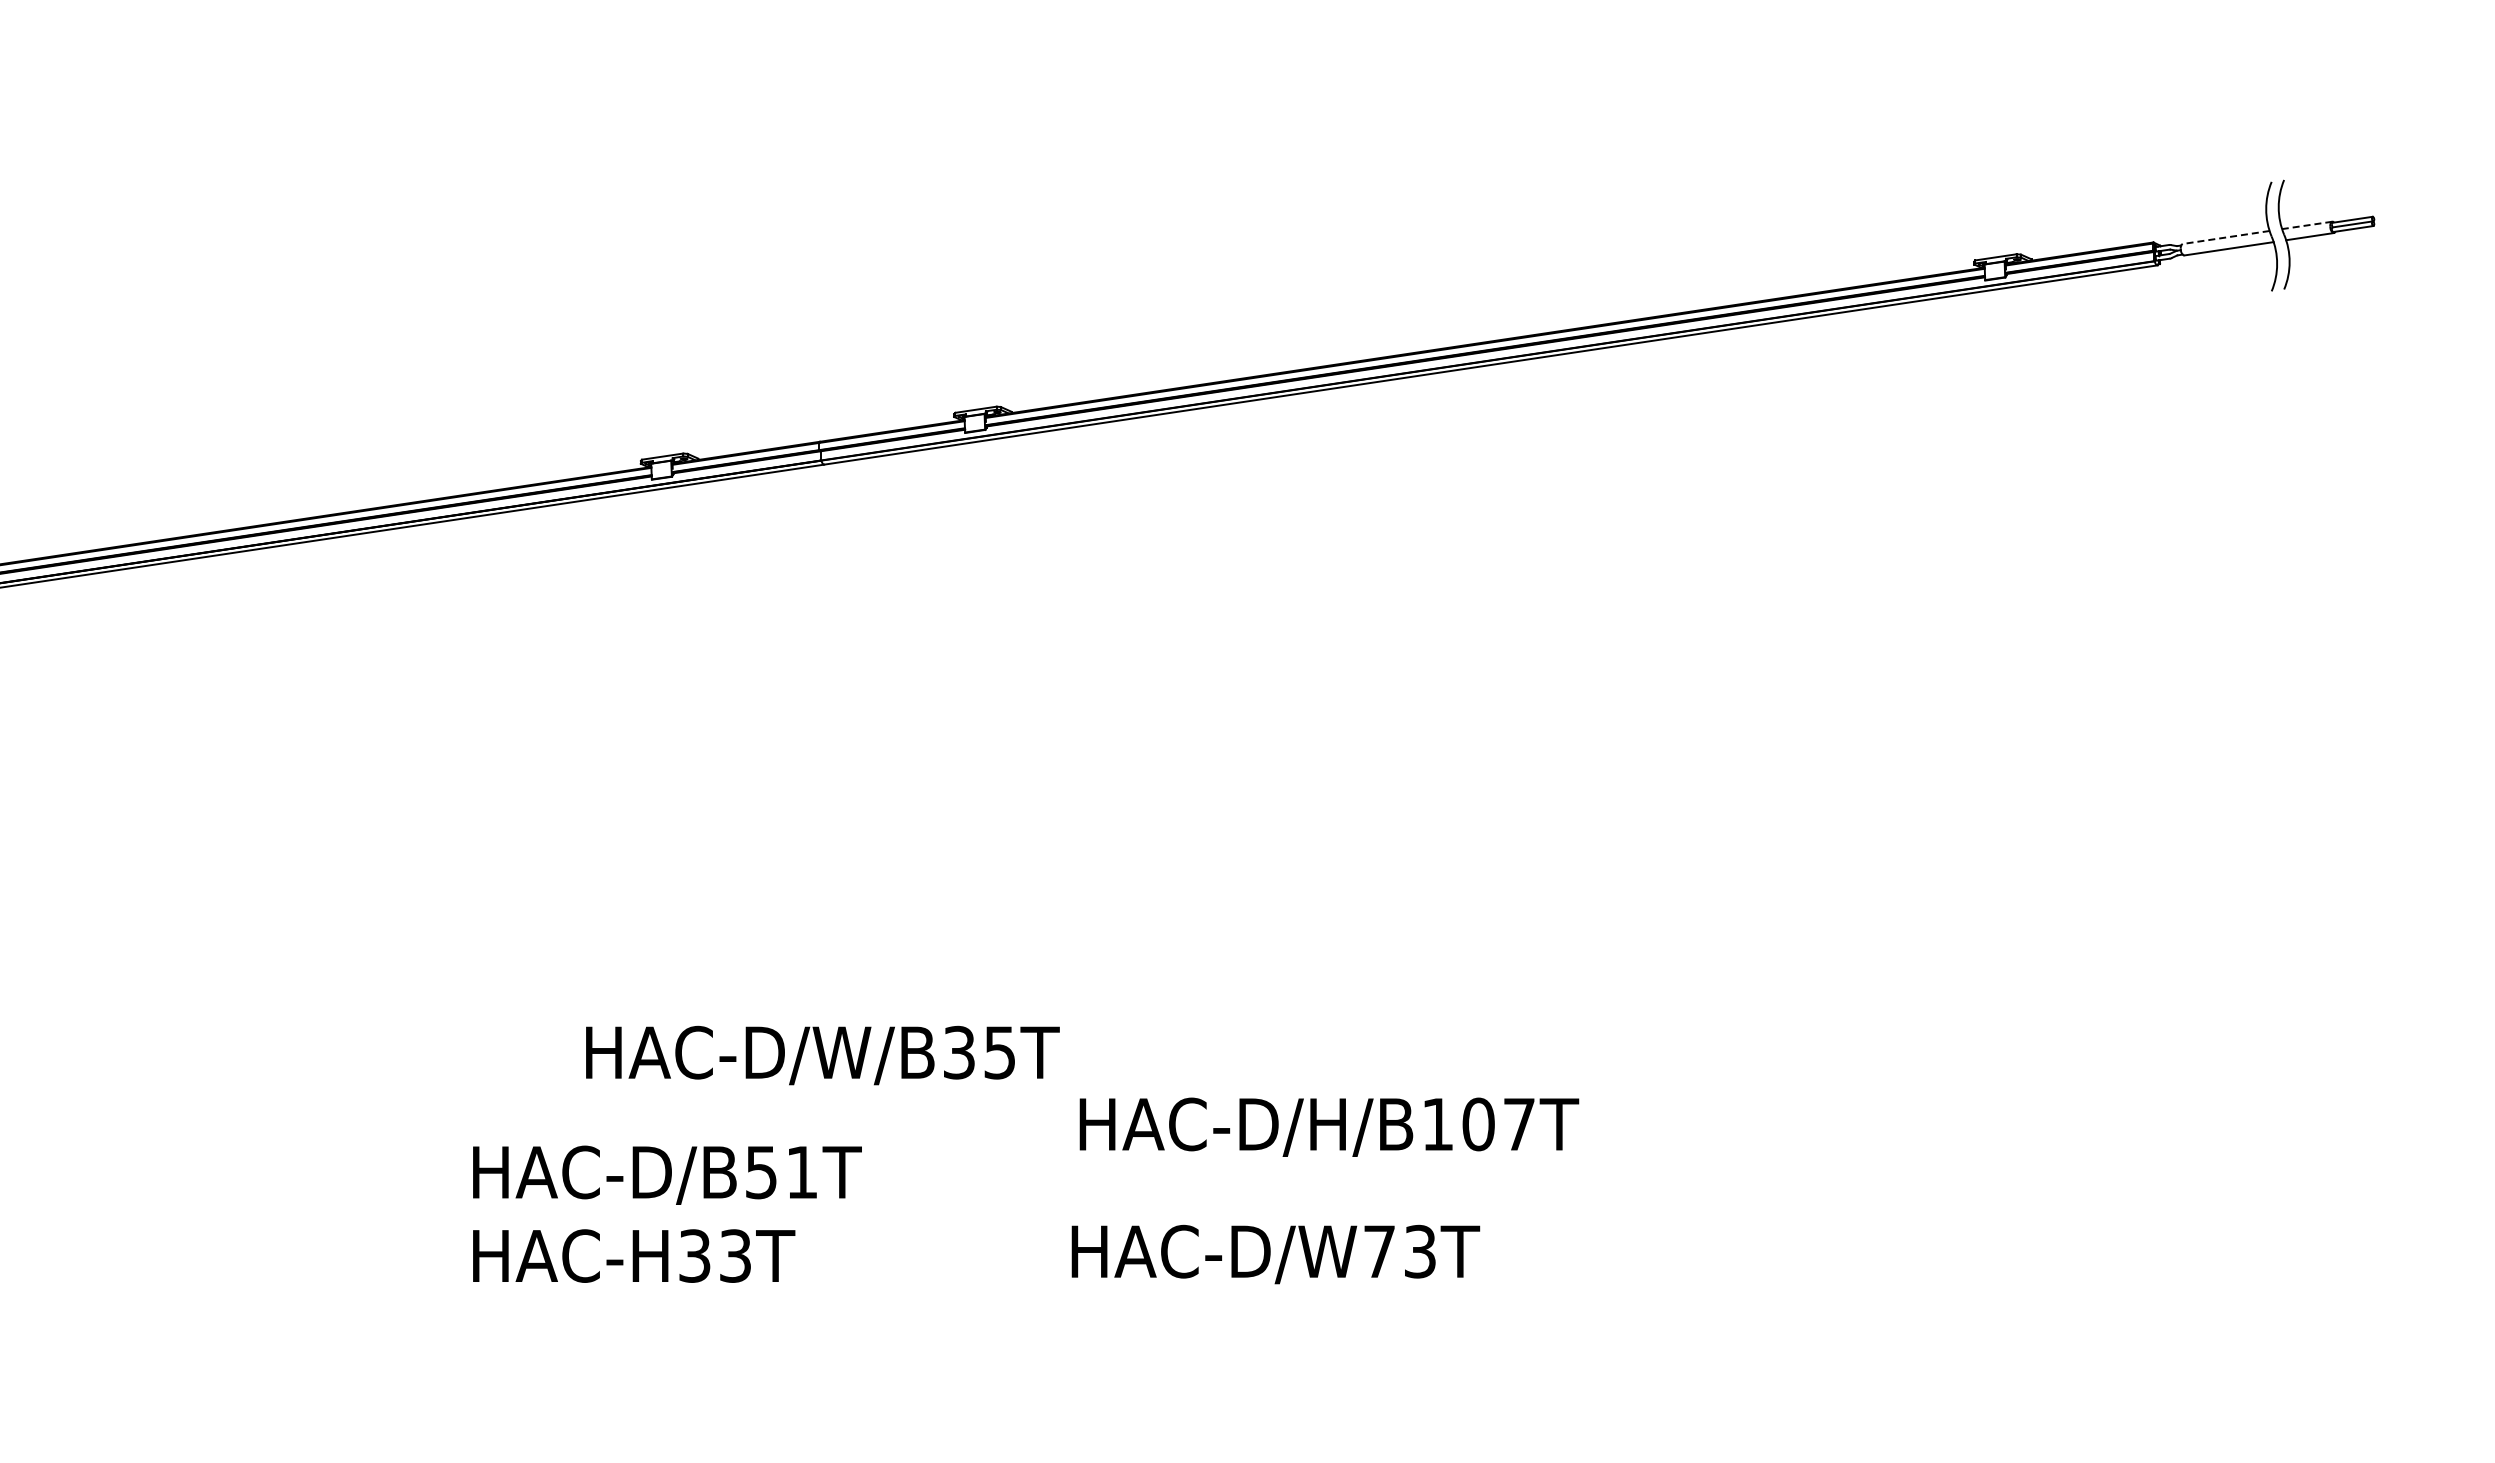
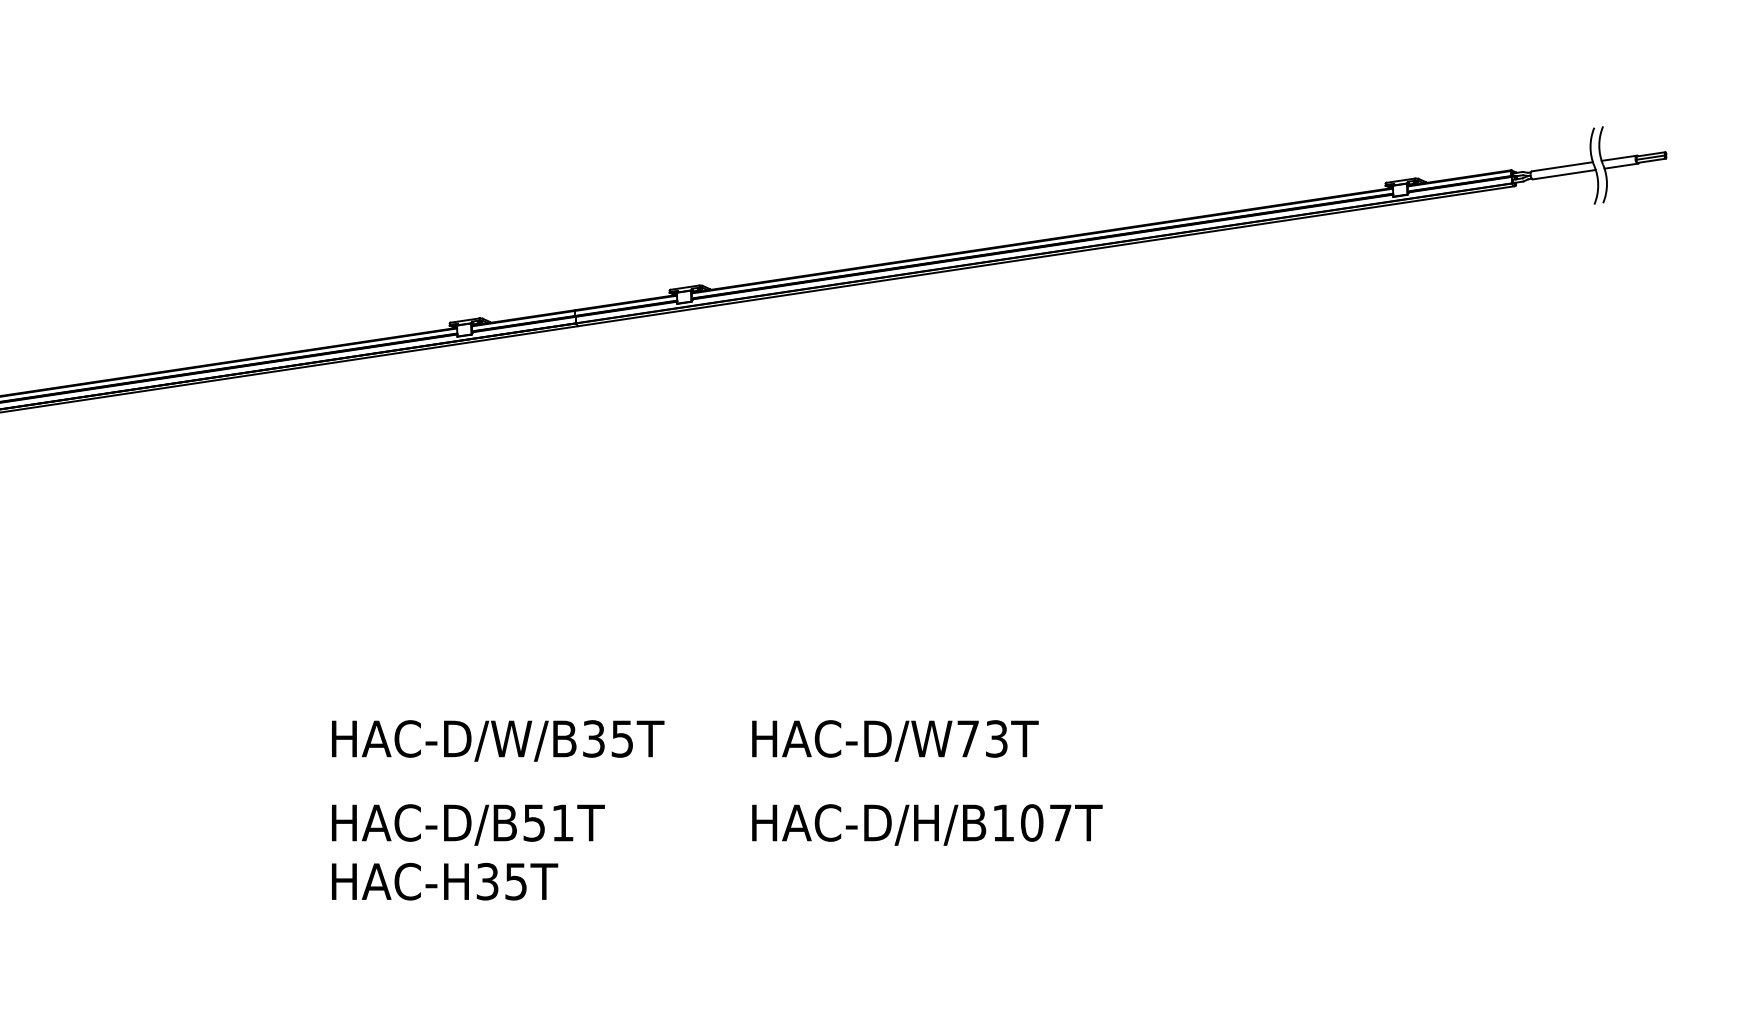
line: (2306, 225) -> (1618, 158), dashed -> solid
line: (2226, 237) -> (1562, 166), dashed -> solid
text: (822, 1055) -> (497, 740), moved
text: (1329, 1126) -> (927, 824), moved
text: (1275, 1254) -> (895, 740), moved
text: (735, 1255) -> (516, 881), HAC-H33T -> HAC-H35T

